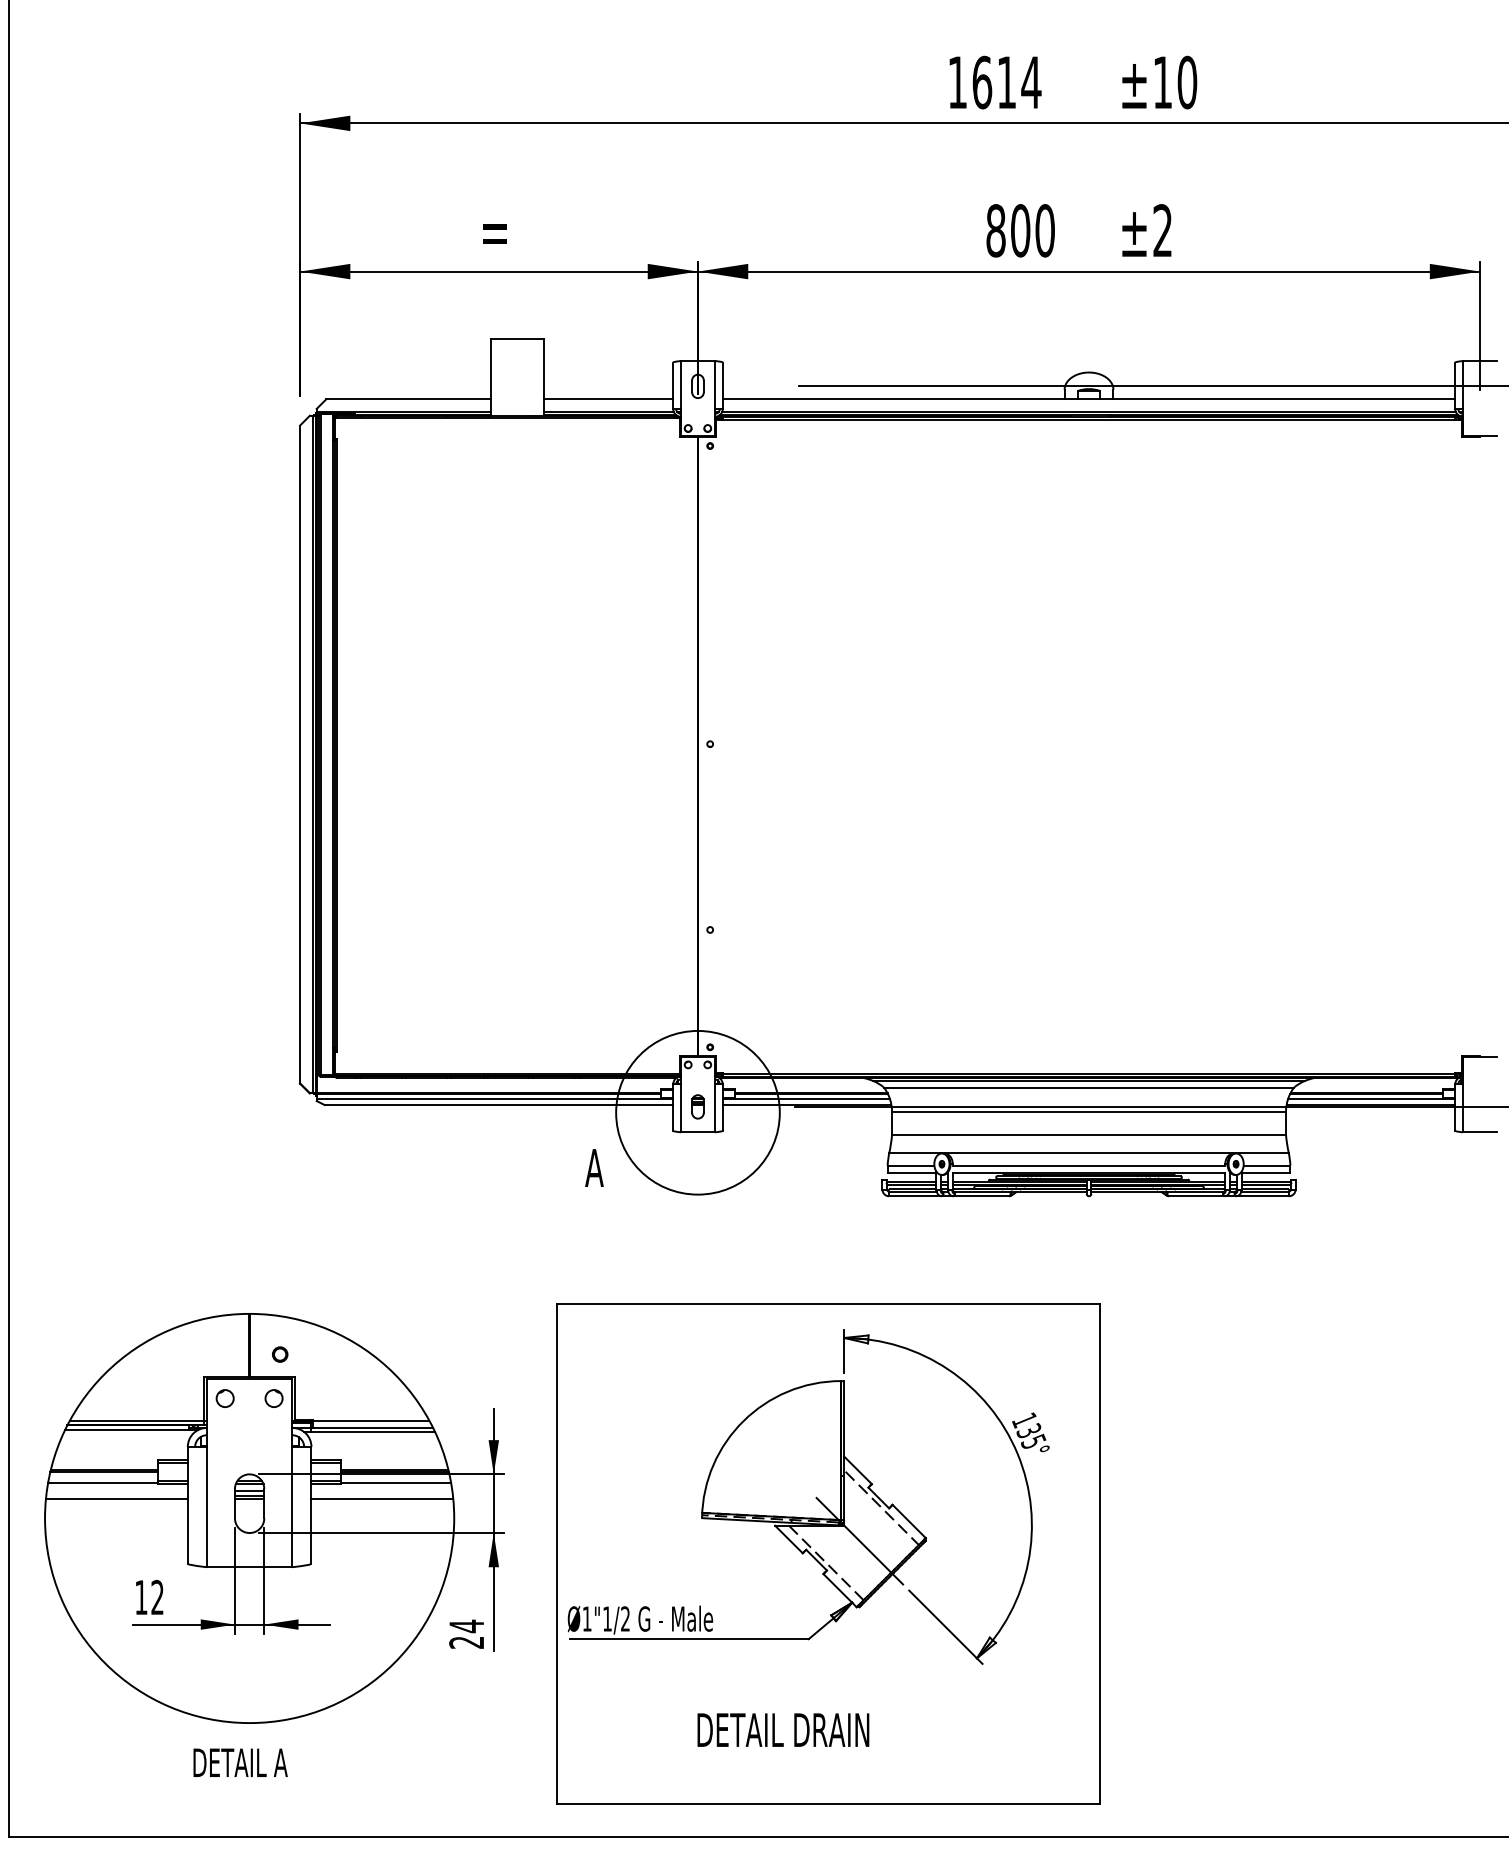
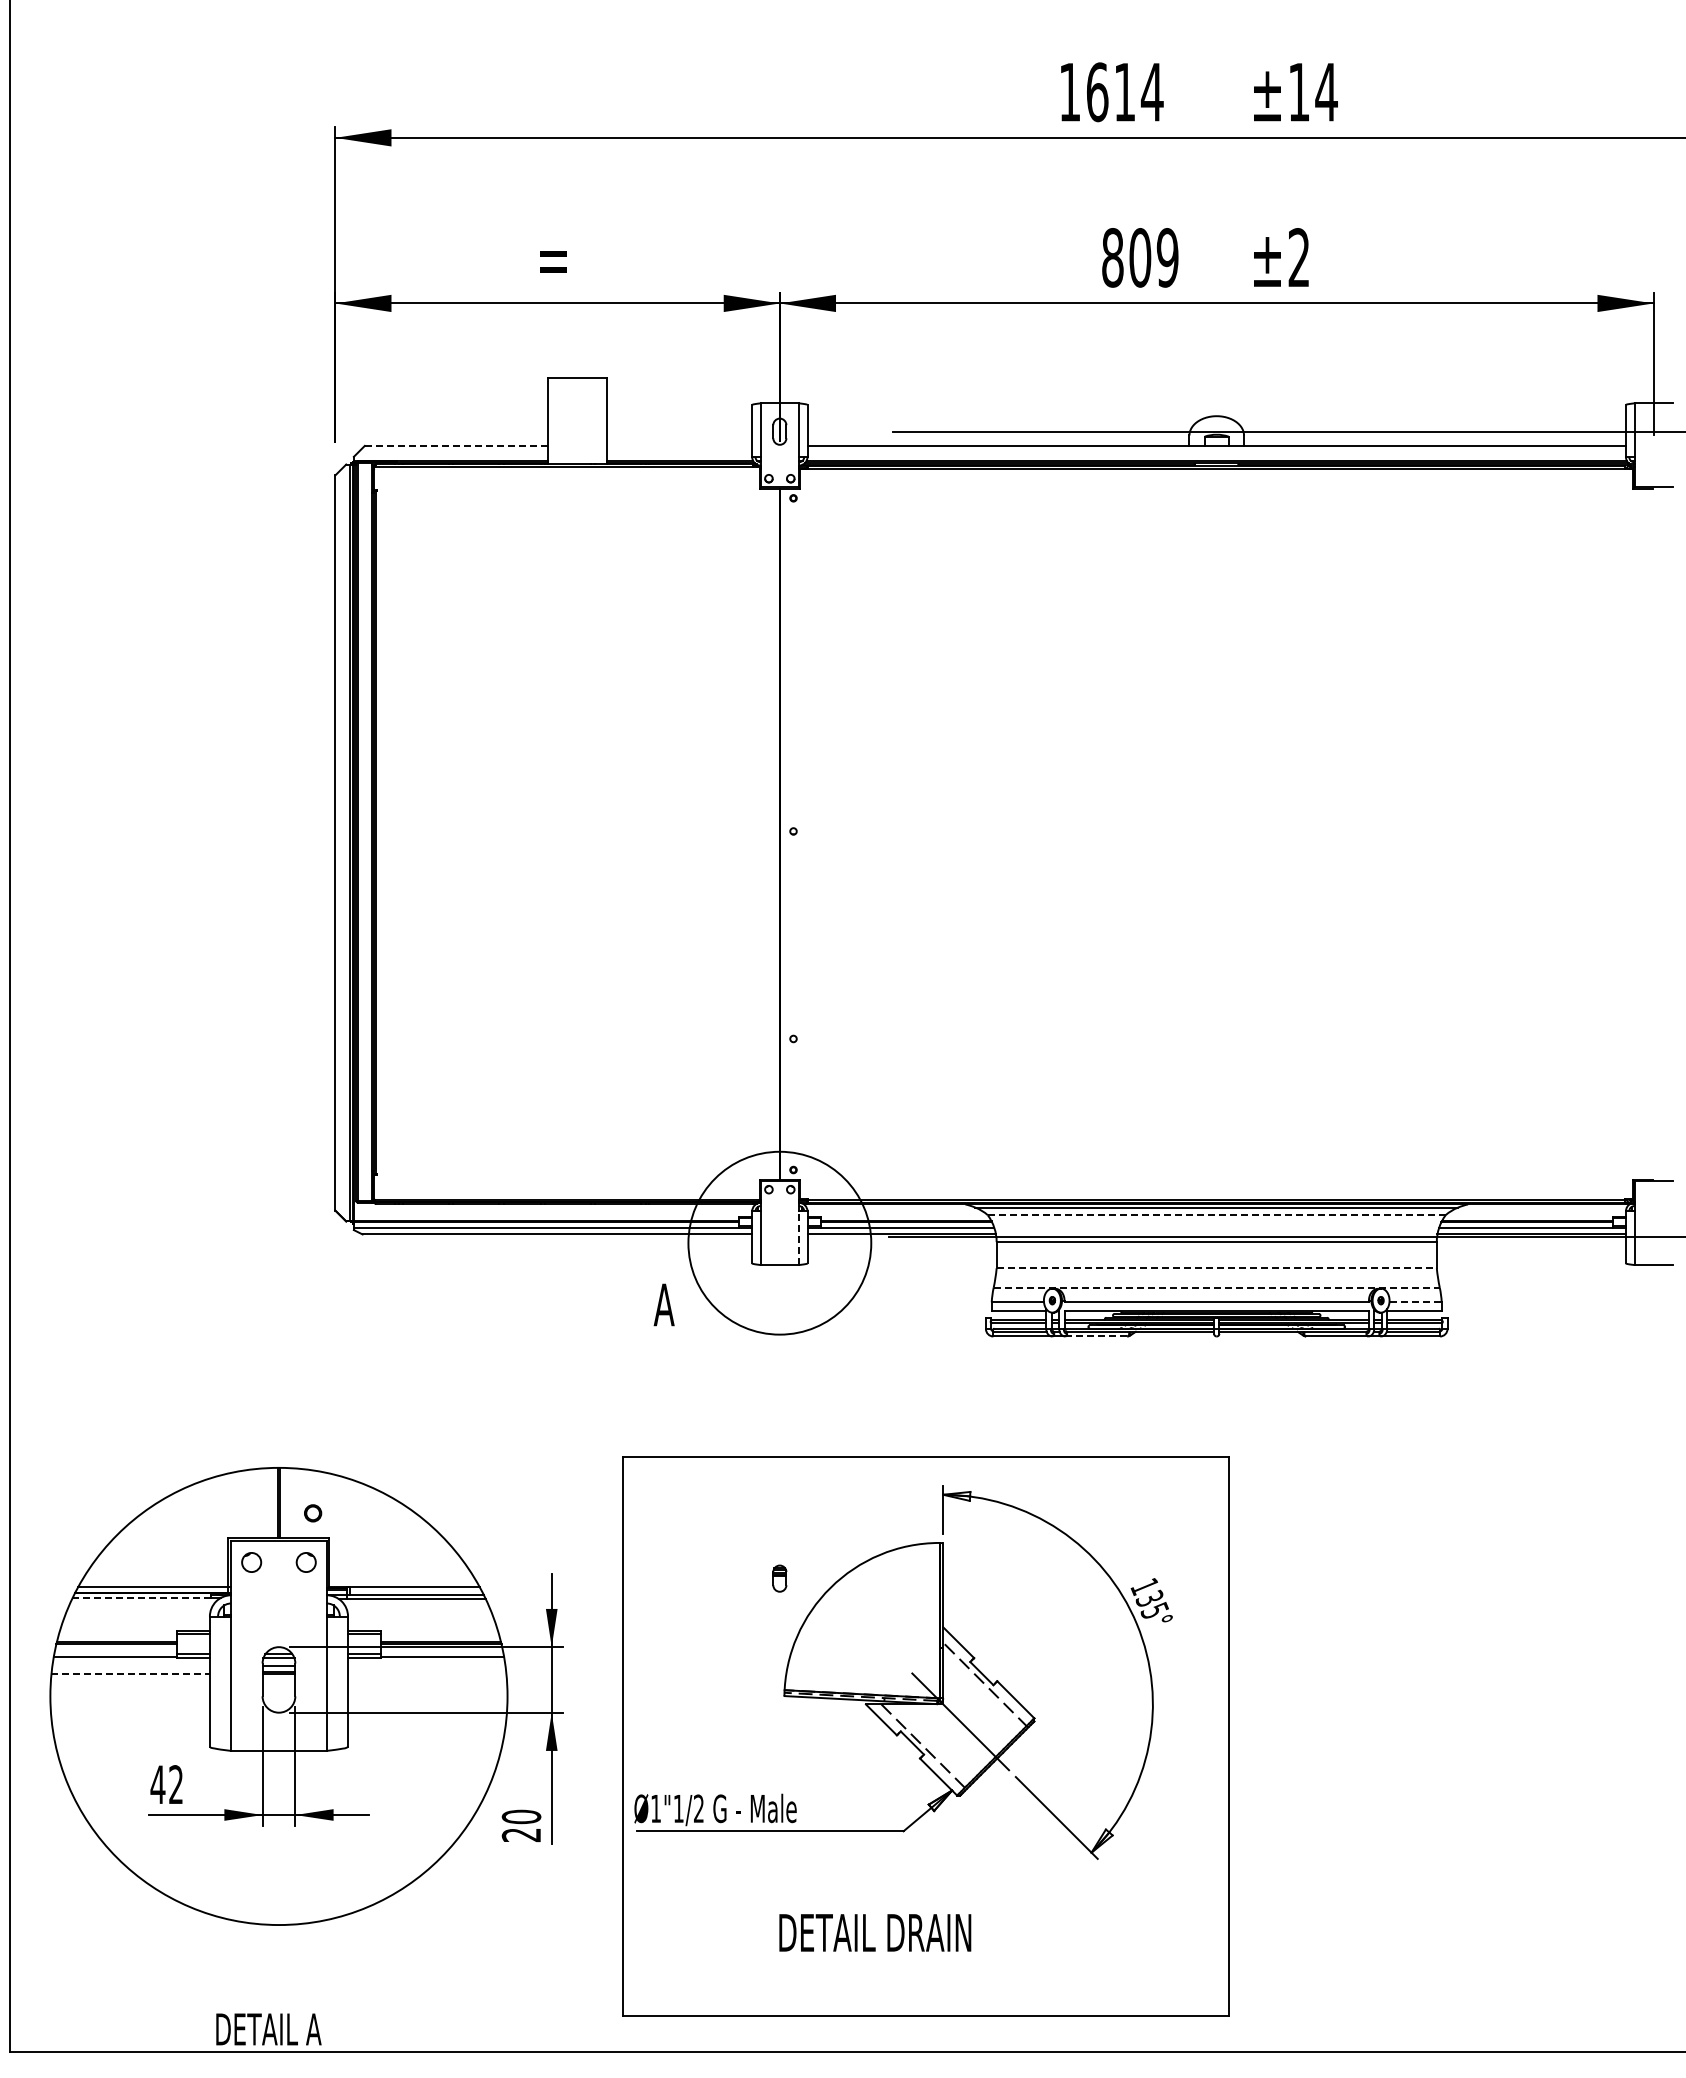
text: (1187, 82) -> (1326, 92), ±10 -> ±14
text: (1044, 230) -> (1167, 257), 800 -> 809
line: (408, 398) -> (456, 445), solid -> dashed
line: (608, 398) -> (679, 445), removed
line: (1088, 1087) -> (1216, 1215), solid -> dashed
part: (697, 1106) -> (779, 1578), moved
line: (714, 1108) -> (798, 1238), solid -> dashed
line: (1089, 1135) -> (1217, 1268), solid -> dashed
line: (1089, 1152) -> (1217, 1287), solid -> dashed
line: (1267, 1165) -> (1416, 1302), solid -> dashed
line: (981, 1196) -> (1096, 1336), solid -> dashed
line: (126, 1430) -> (141, 1598), solid -> dashed
line: (117, 1498) -> (131, 1674), solid -> dashed
line: (382, 1498) -> (427, 1674), removed
text: (140, 1597) -> (157, 1784), 12 -> 42
text: (466, 1625) -> (521, 1816), 24 -> 20
text: (240, 1762) -> (268, 2029), moved

